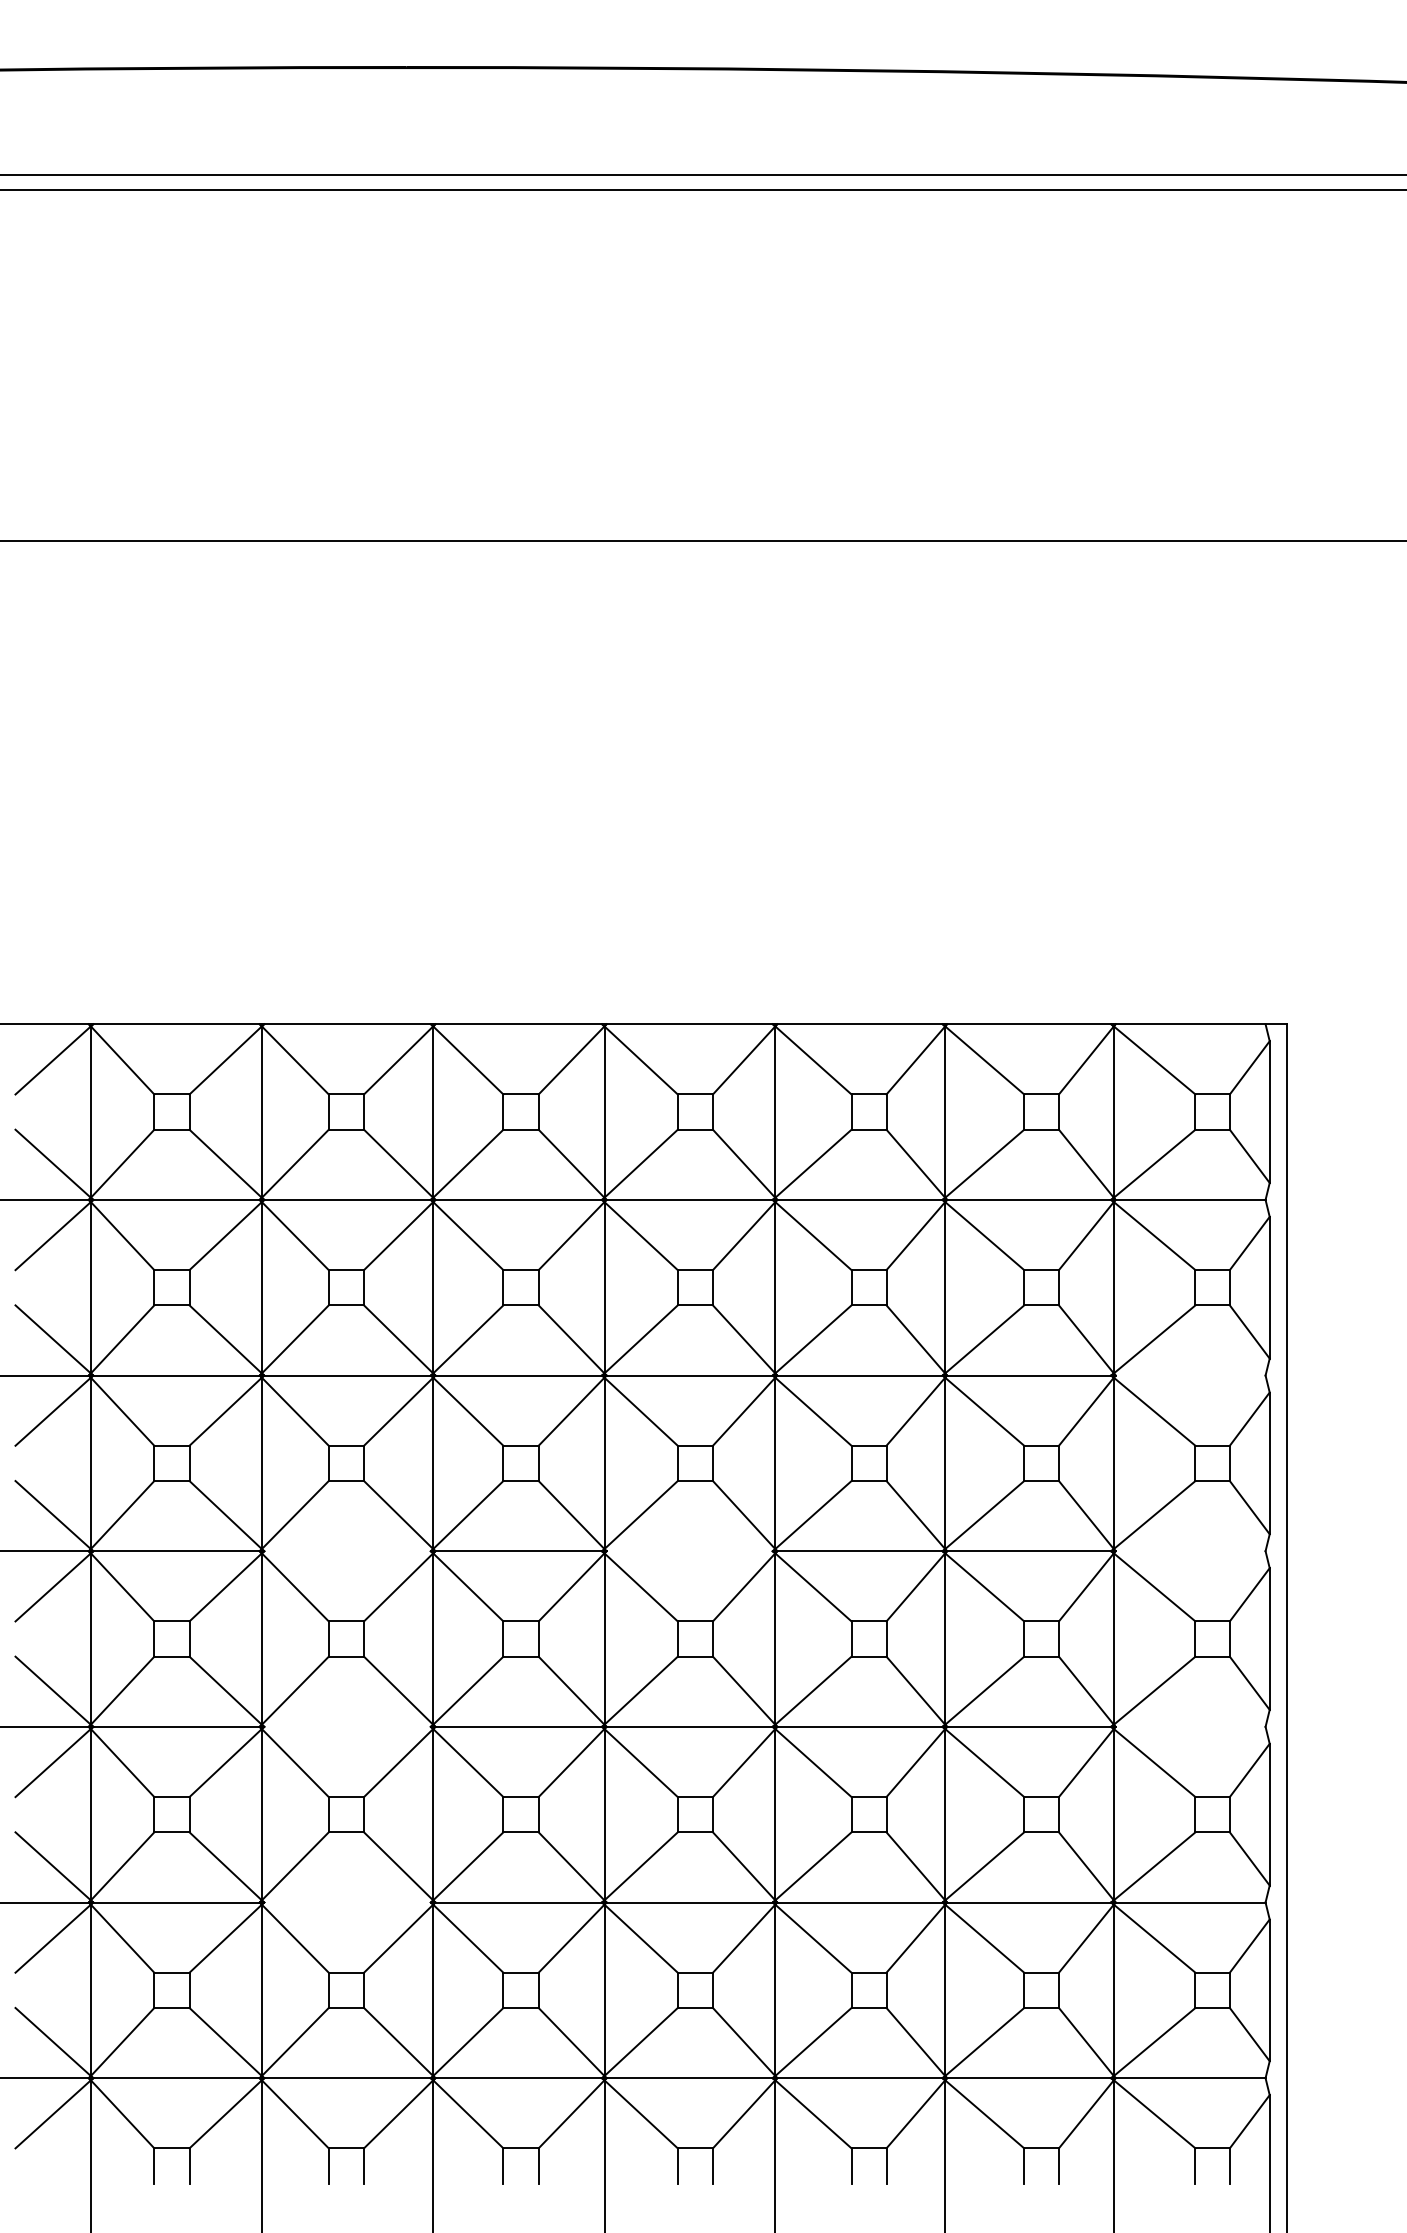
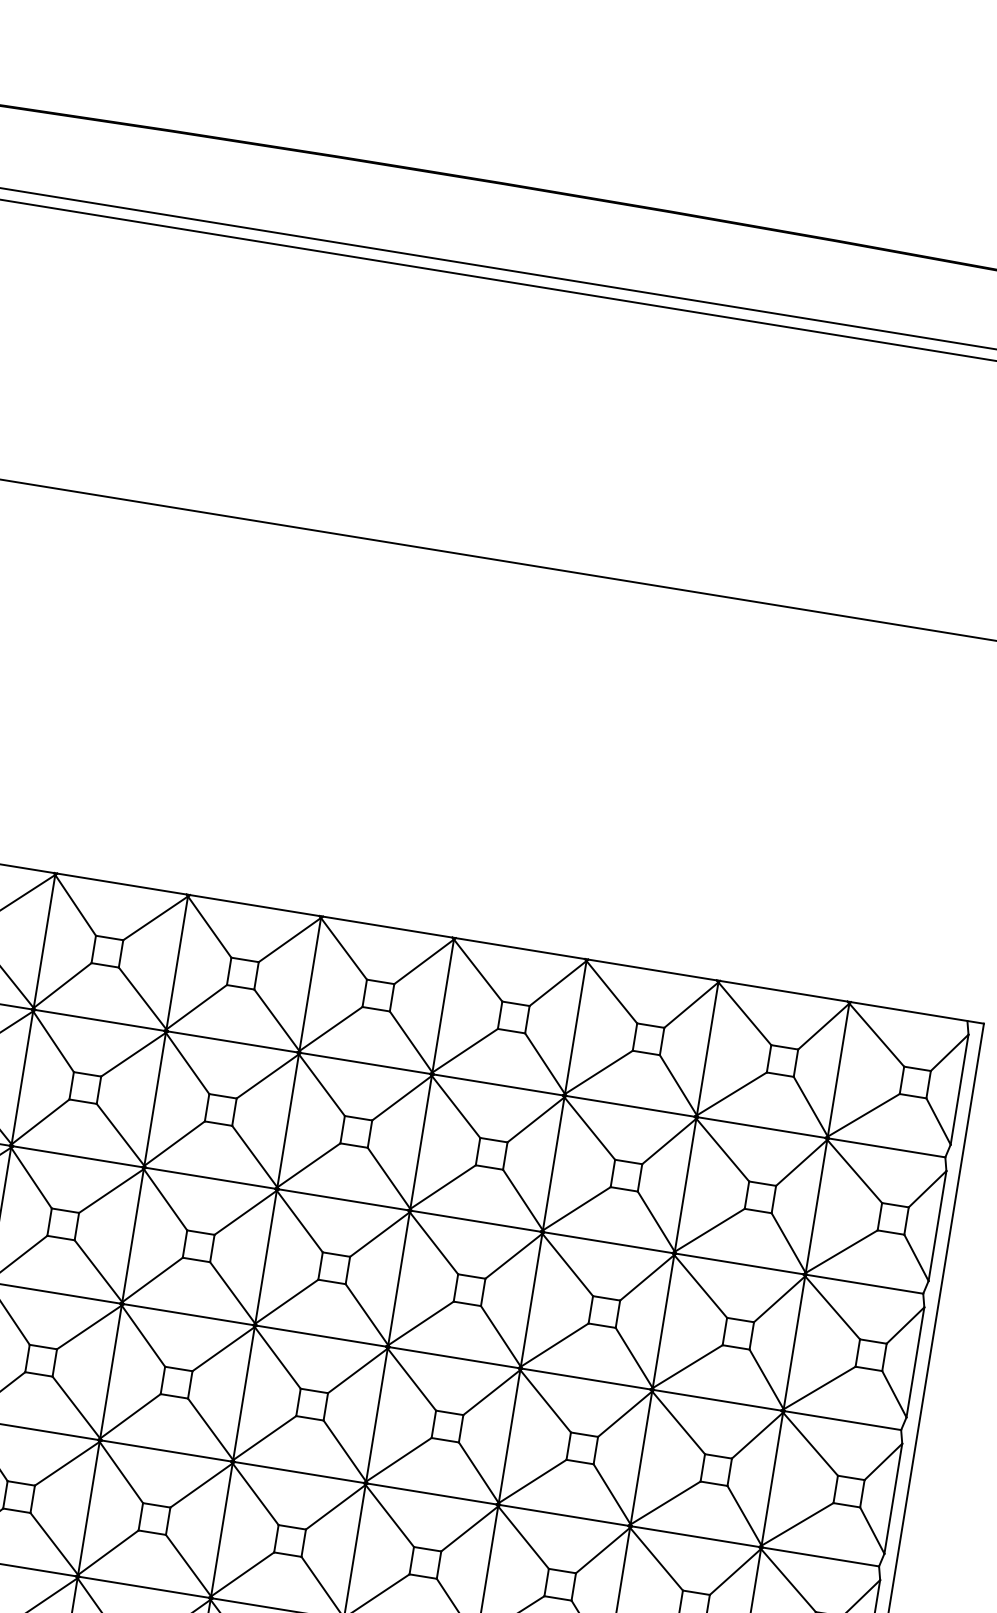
line: (1190, 1375) -> (864, 1284), added
line: (347, 1551) -> (188, 1314), added
line: (689, 1551) -> (453, 1357), added
line: (1190, 1551) -> (842, 1420), added
line: (347, 1726) -> (166, 1450), added
line: (1190, 1726) -> (820, 1556), added
line: (347, 1902) -> (144, 1587), added

